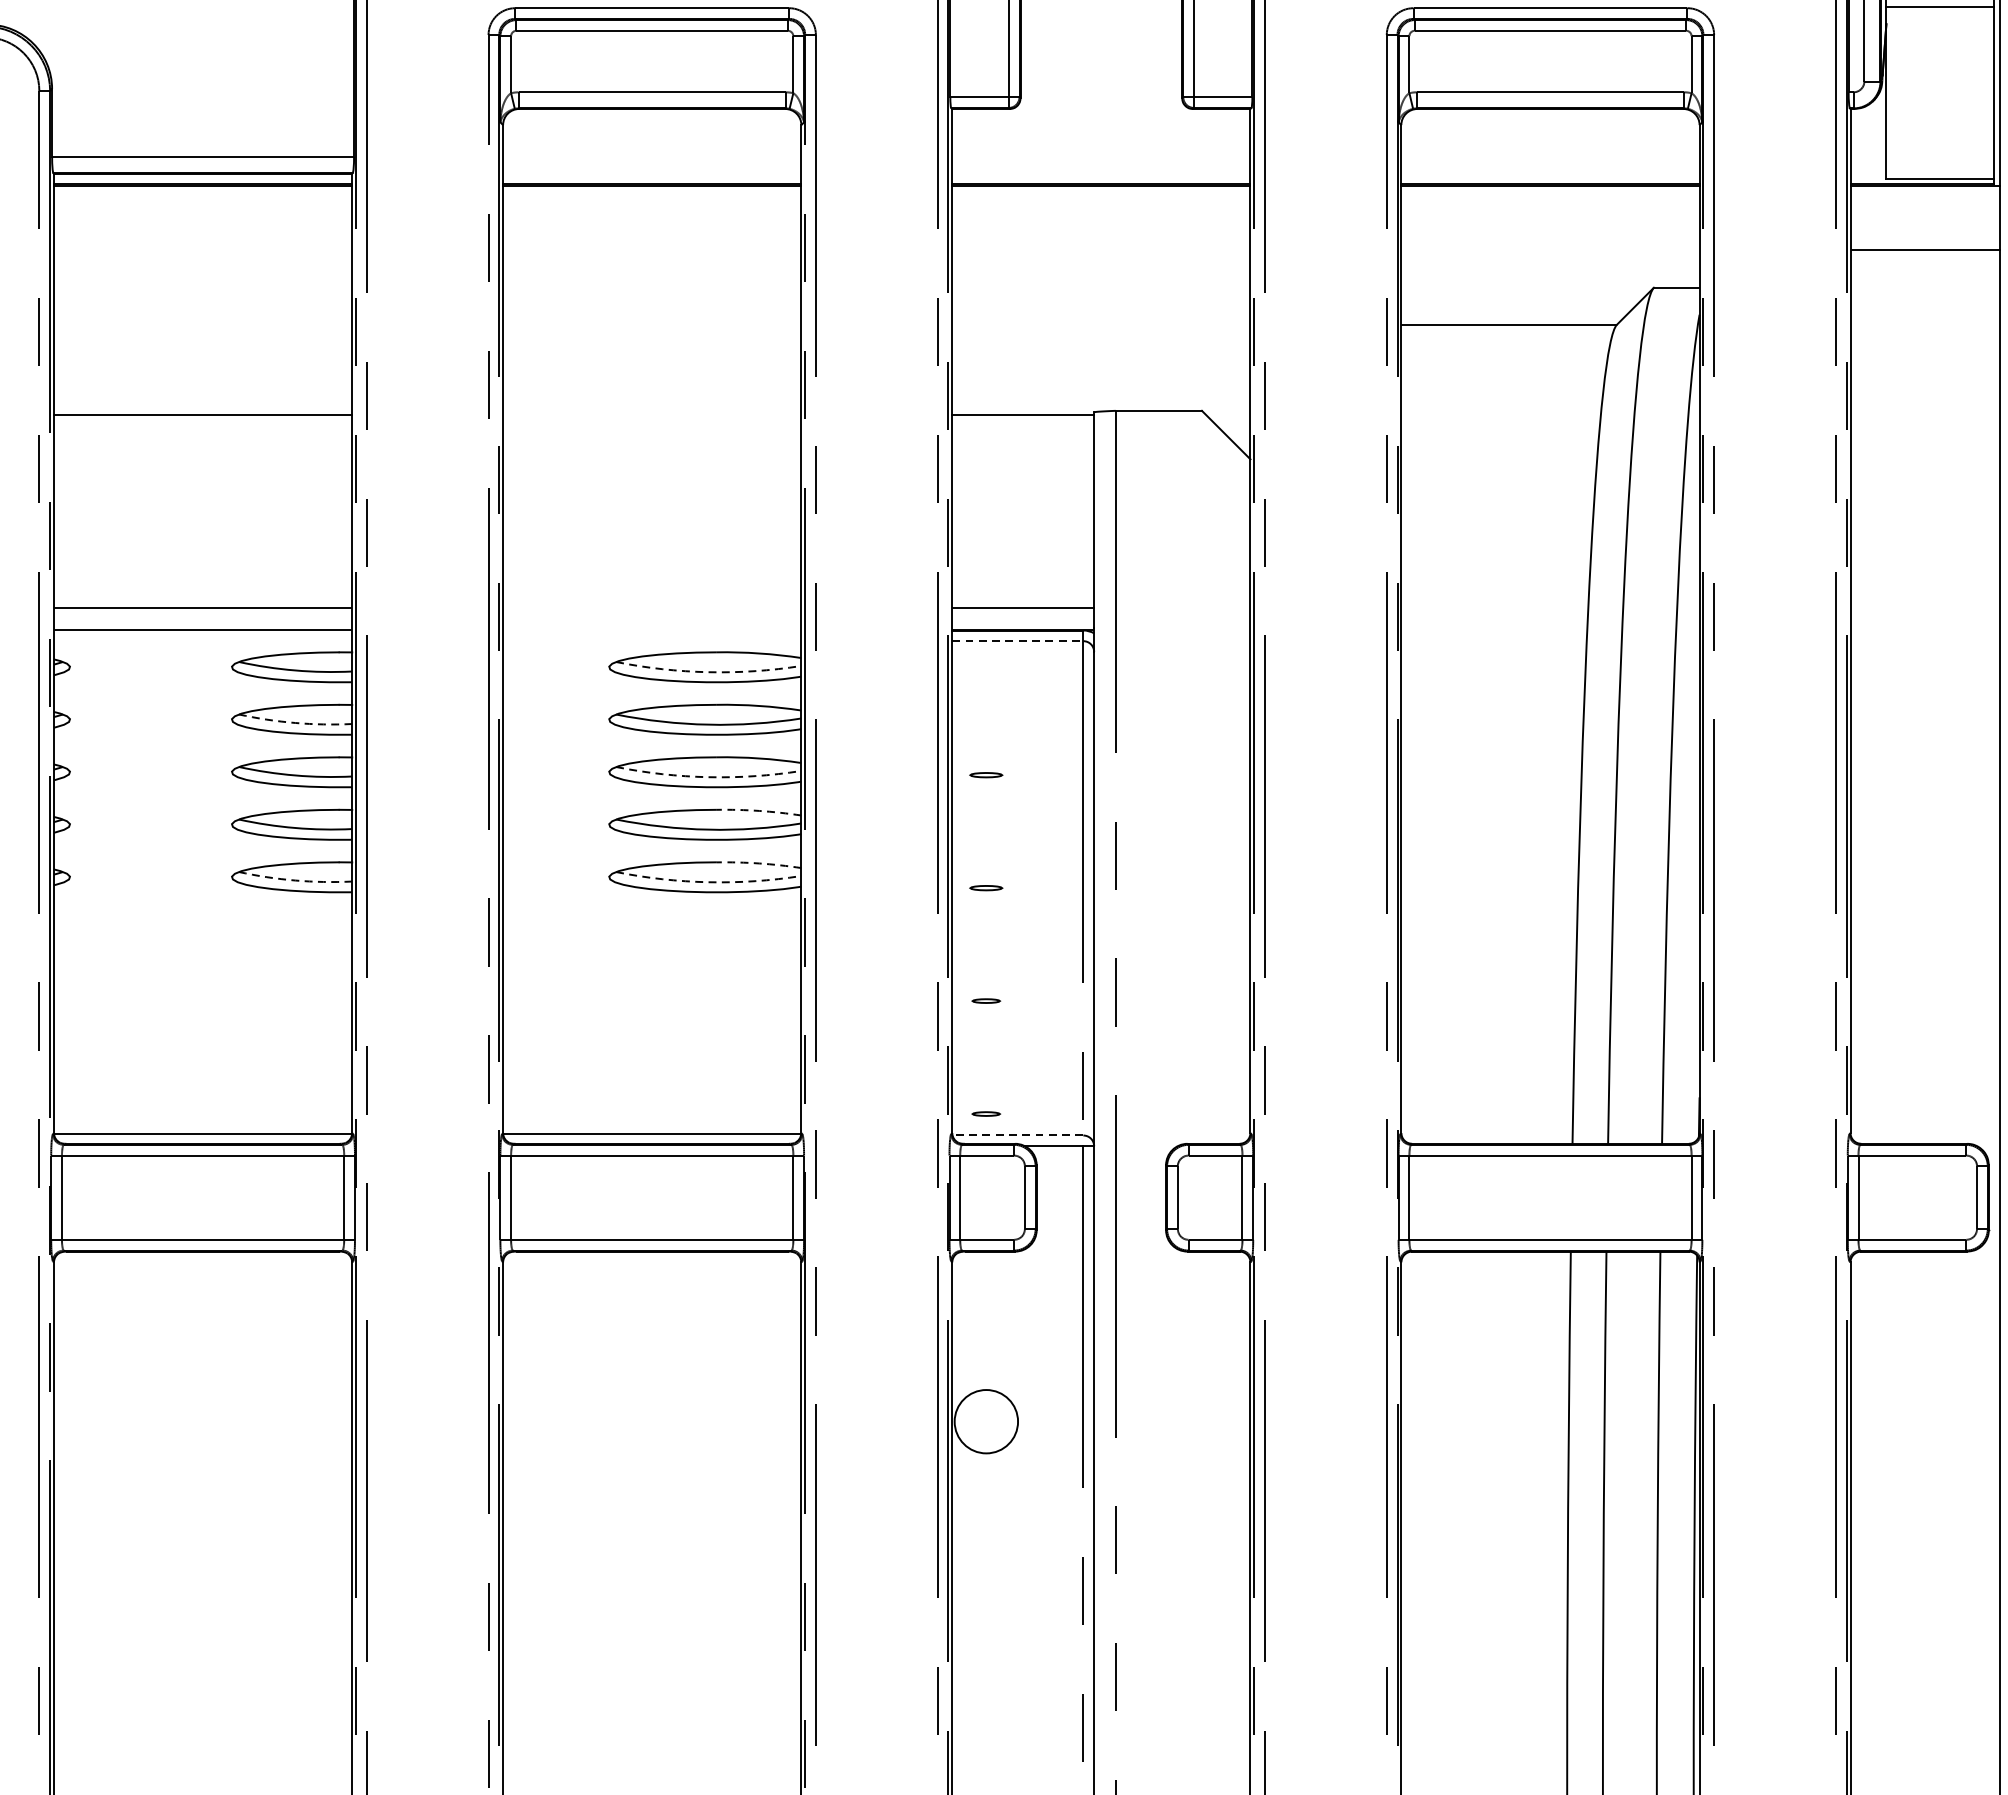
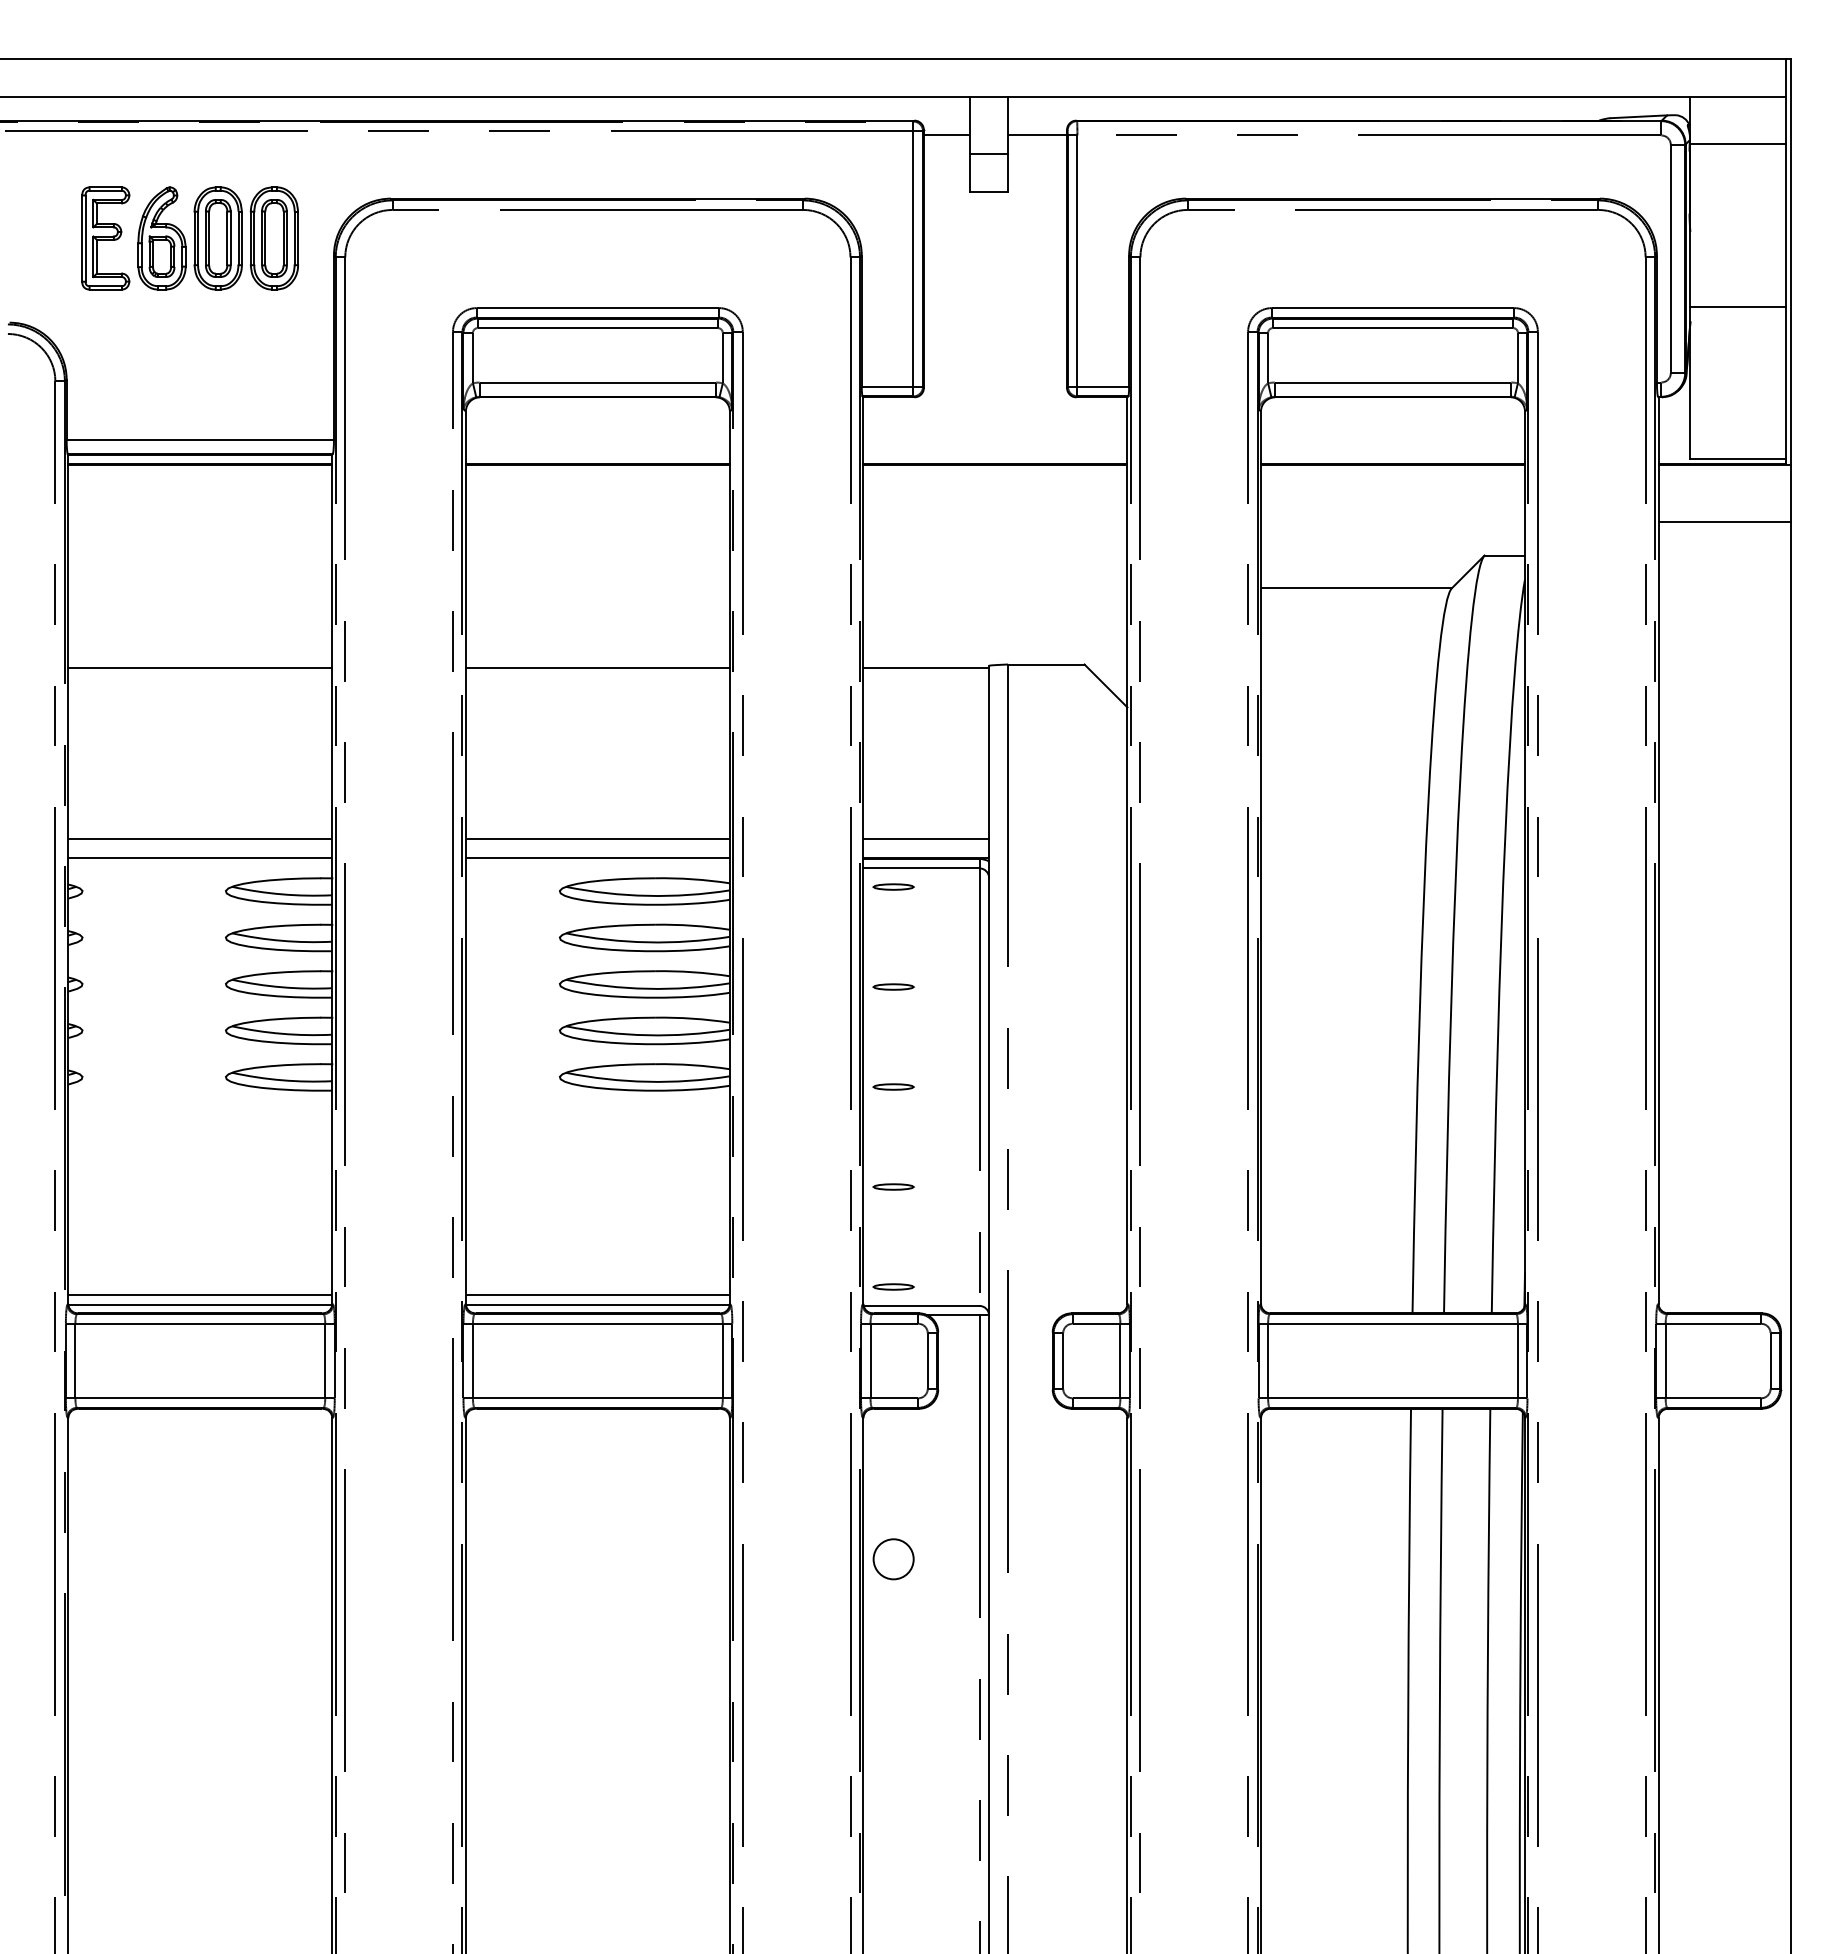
line: (651, 415) -> (597, 668), added
line: (651, 608) -> (597, 839), added
line: (651, 629) -> (597, 858), added
line: (1018, 641) -> (922, 868), dashed -> solid
part: (986, 661) -> (893, 886), added
arc: (708, 671) -> (647, 895), dashed -> solid
arc: (294, 722) -> (281, 940), dashed -> solid
part: (986, 774) -> (893, 986), size x1.43
arc: (708, 776) -> (647, 988), dashed -> solid
arc: (759, 810) -> (692, 1018), dashed -> solid
arc: (759, 863) -> (692, 1065), dashed -> solid
arc: (294, 880) -> (281, 1080), dashed -> solid
arc: (708, 881) -> (647, 1081), dashed -> solid
part: (986, 887) -> (893, 1086), size x1.43
part: (986, 1000) -> (893, 1186), size x1.67
part: (986, 1113) -> (893, 1286), size x1.67
line: (203, 1123) -> (200, 1295), added
line: (651, 1123) -> (597, 1295), added
line: (1017, 1134) -> (921, 1305), dashed -> solid
circle: (986, 1421) -> (893, 1559), size x0.71

